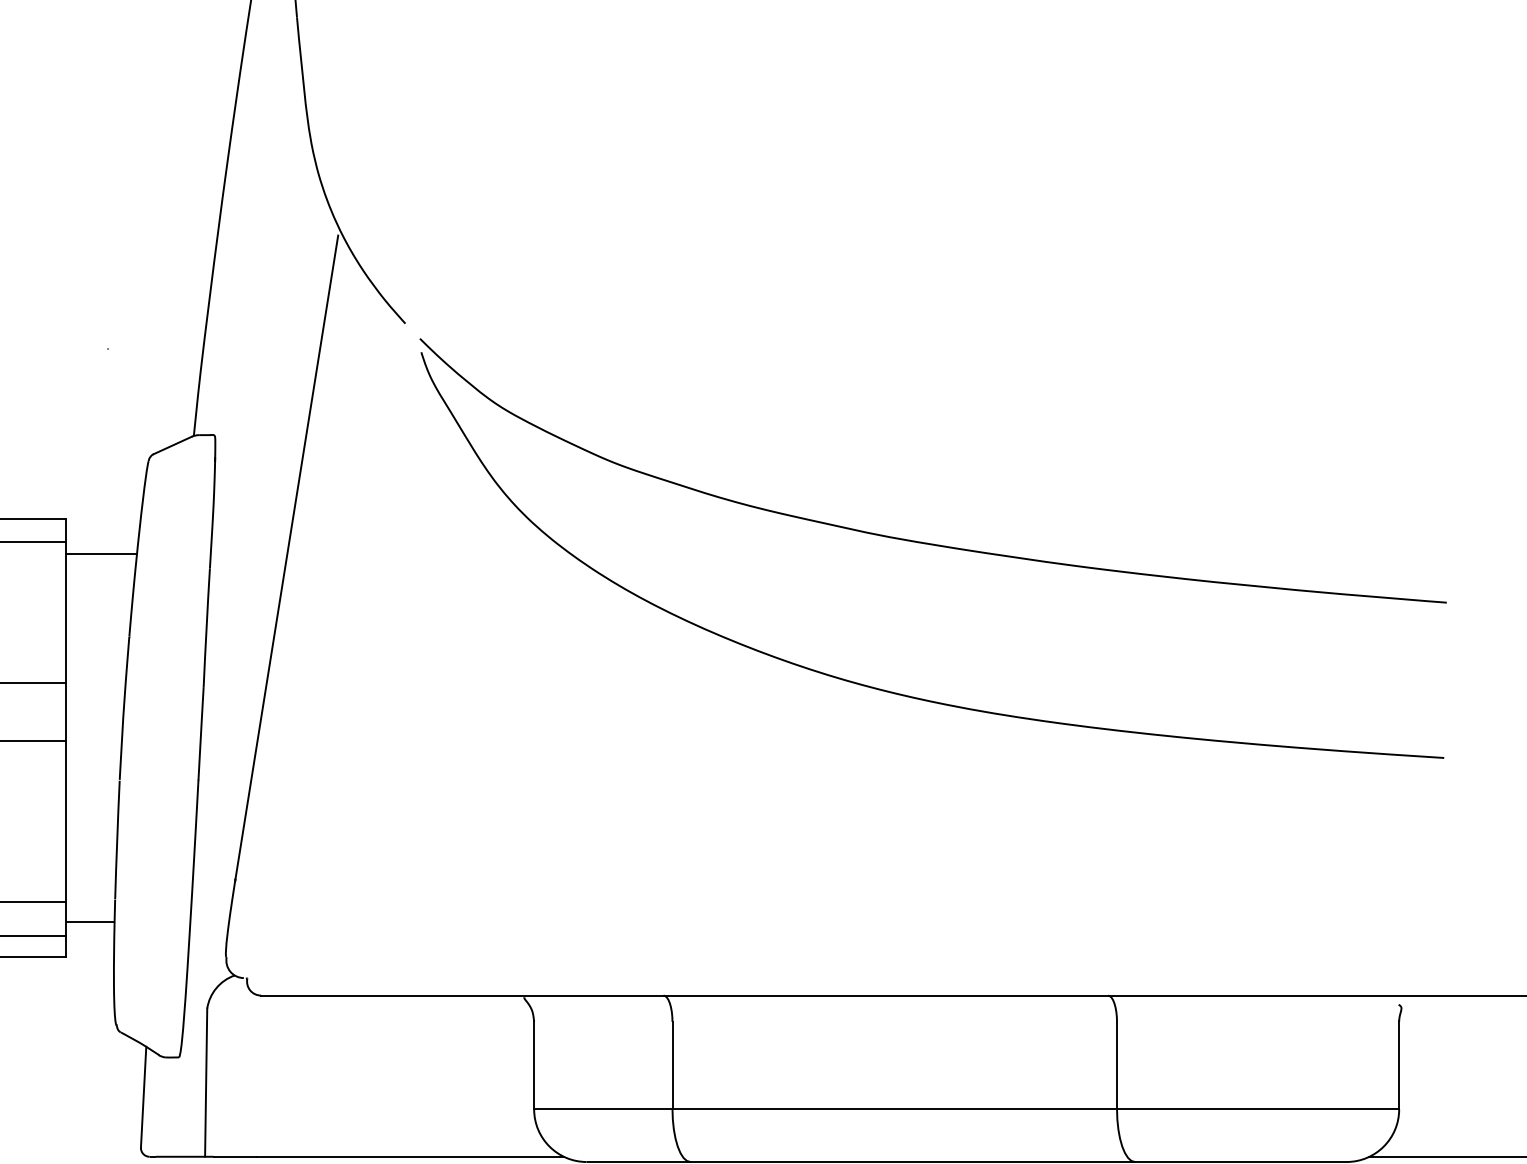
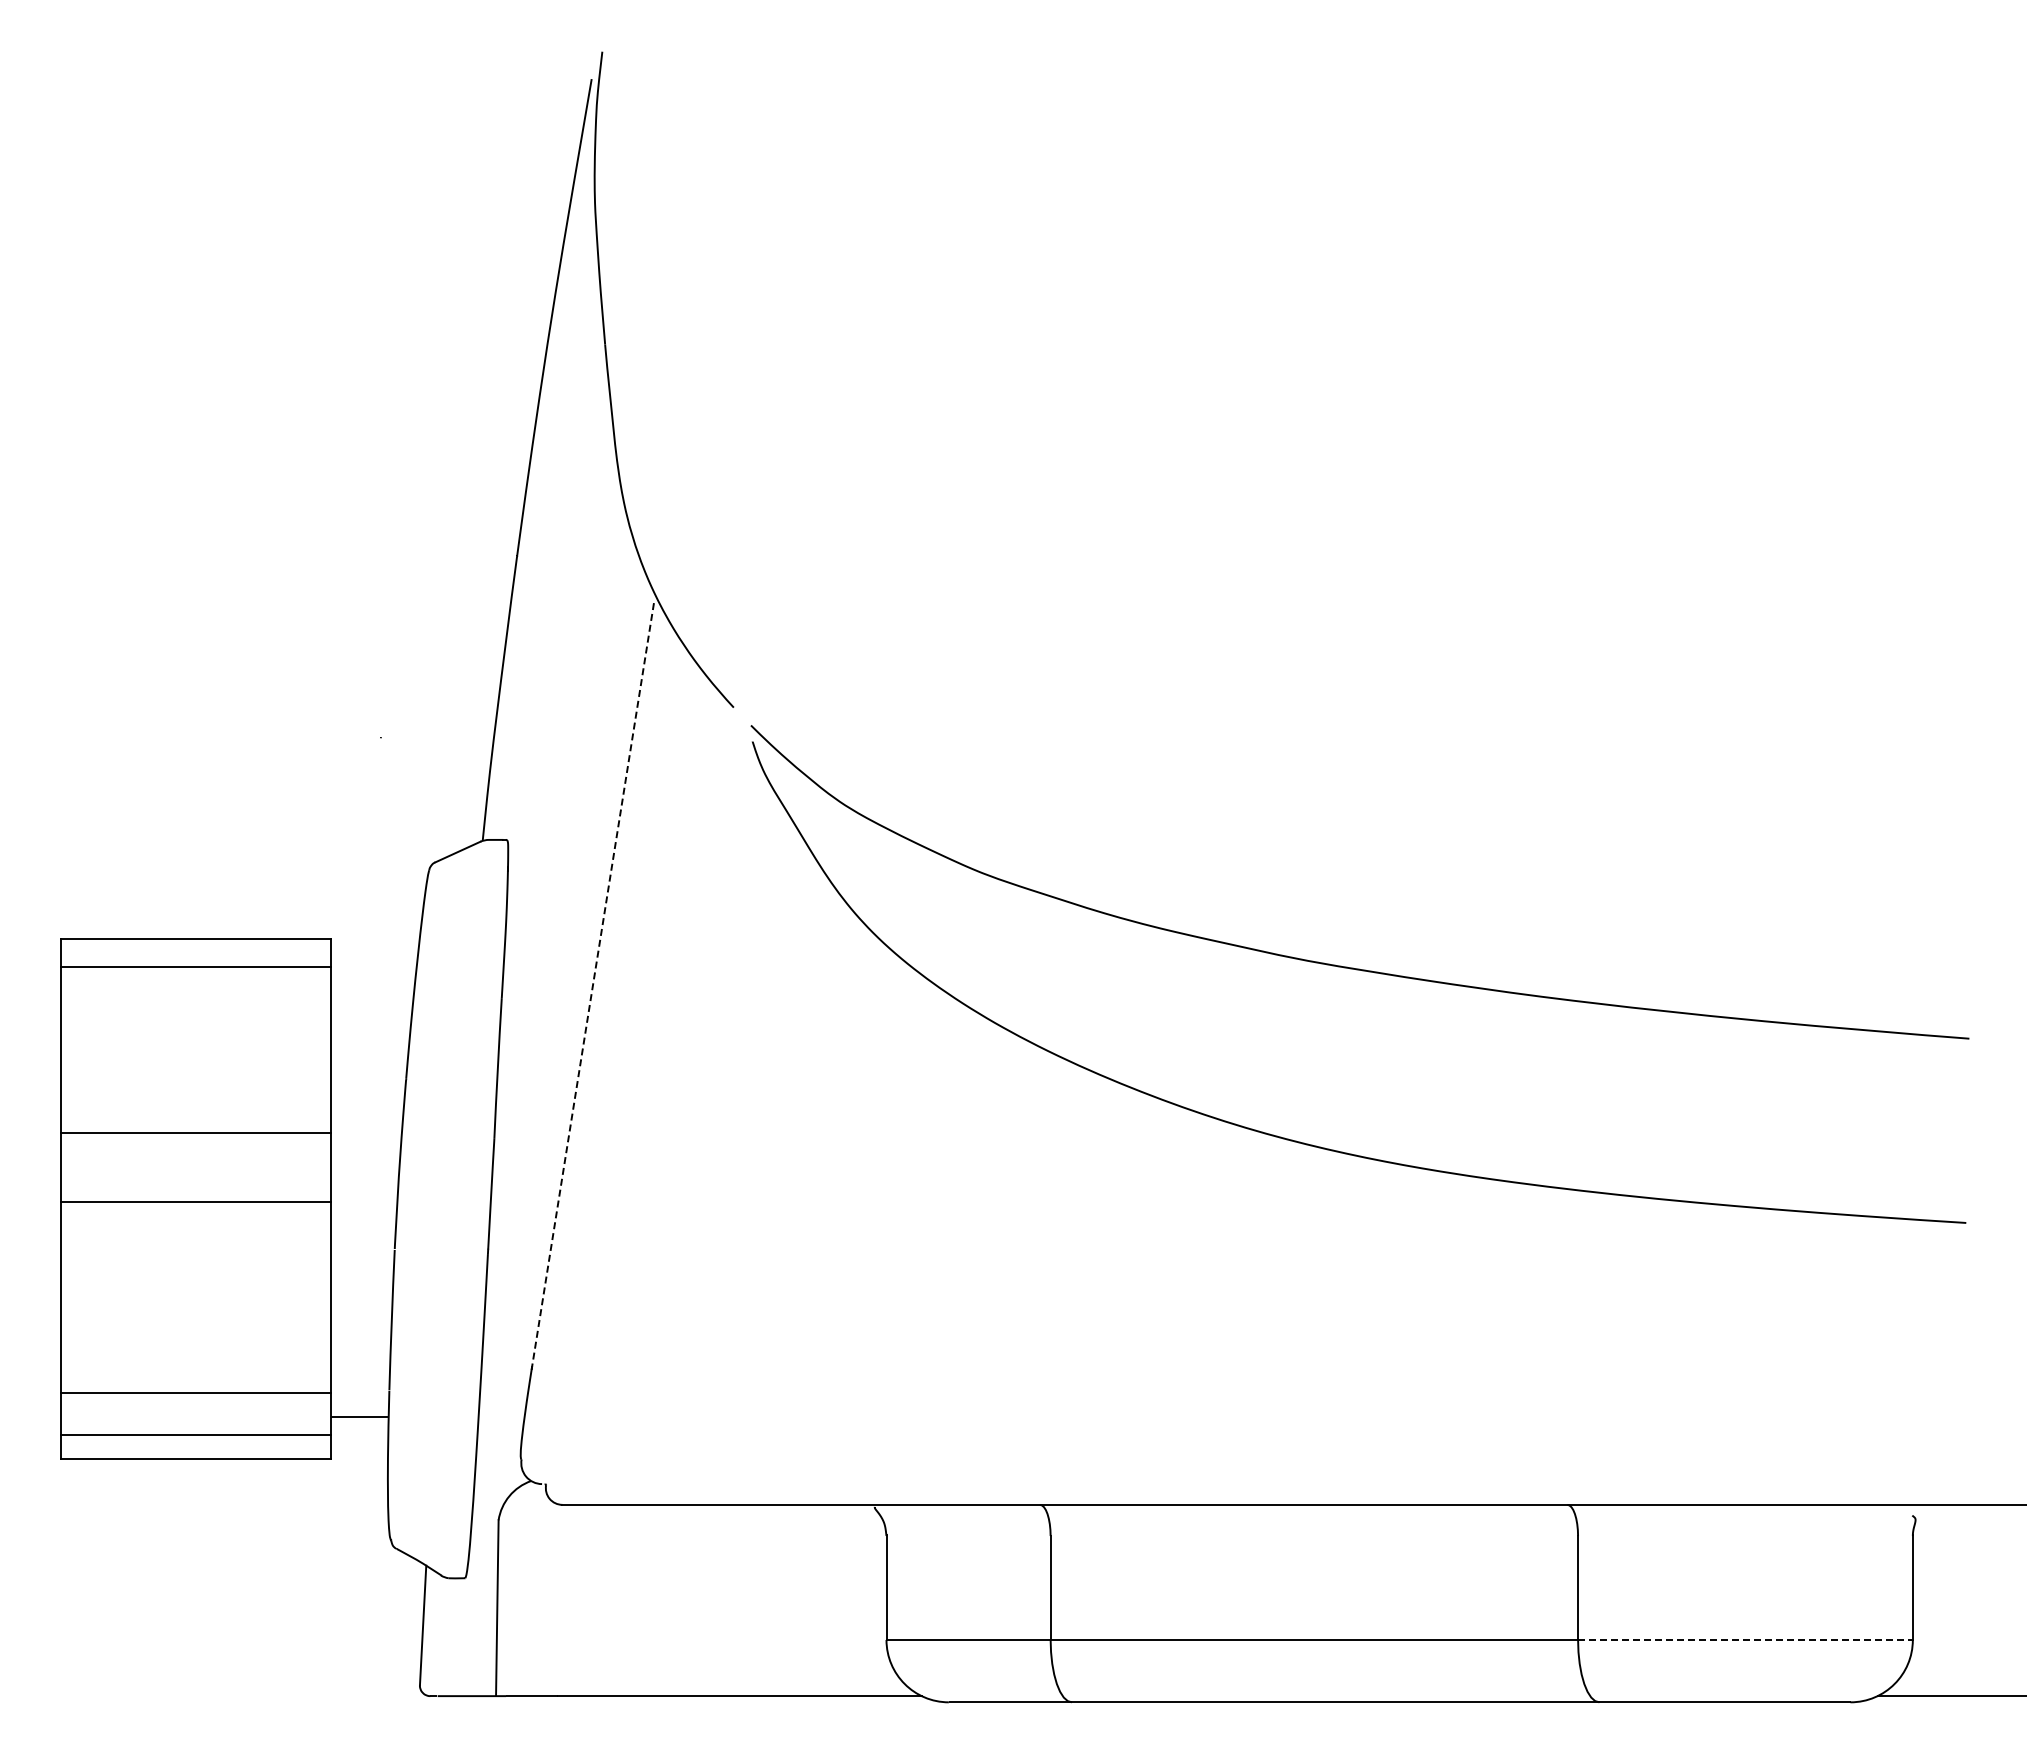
line: (101, 553) -> (373, 980), removed
line: (287, 557) -> (593, 985), solid -> dashed
line: (1258, 1109) -> (1745, 1639), solid -> dashed

